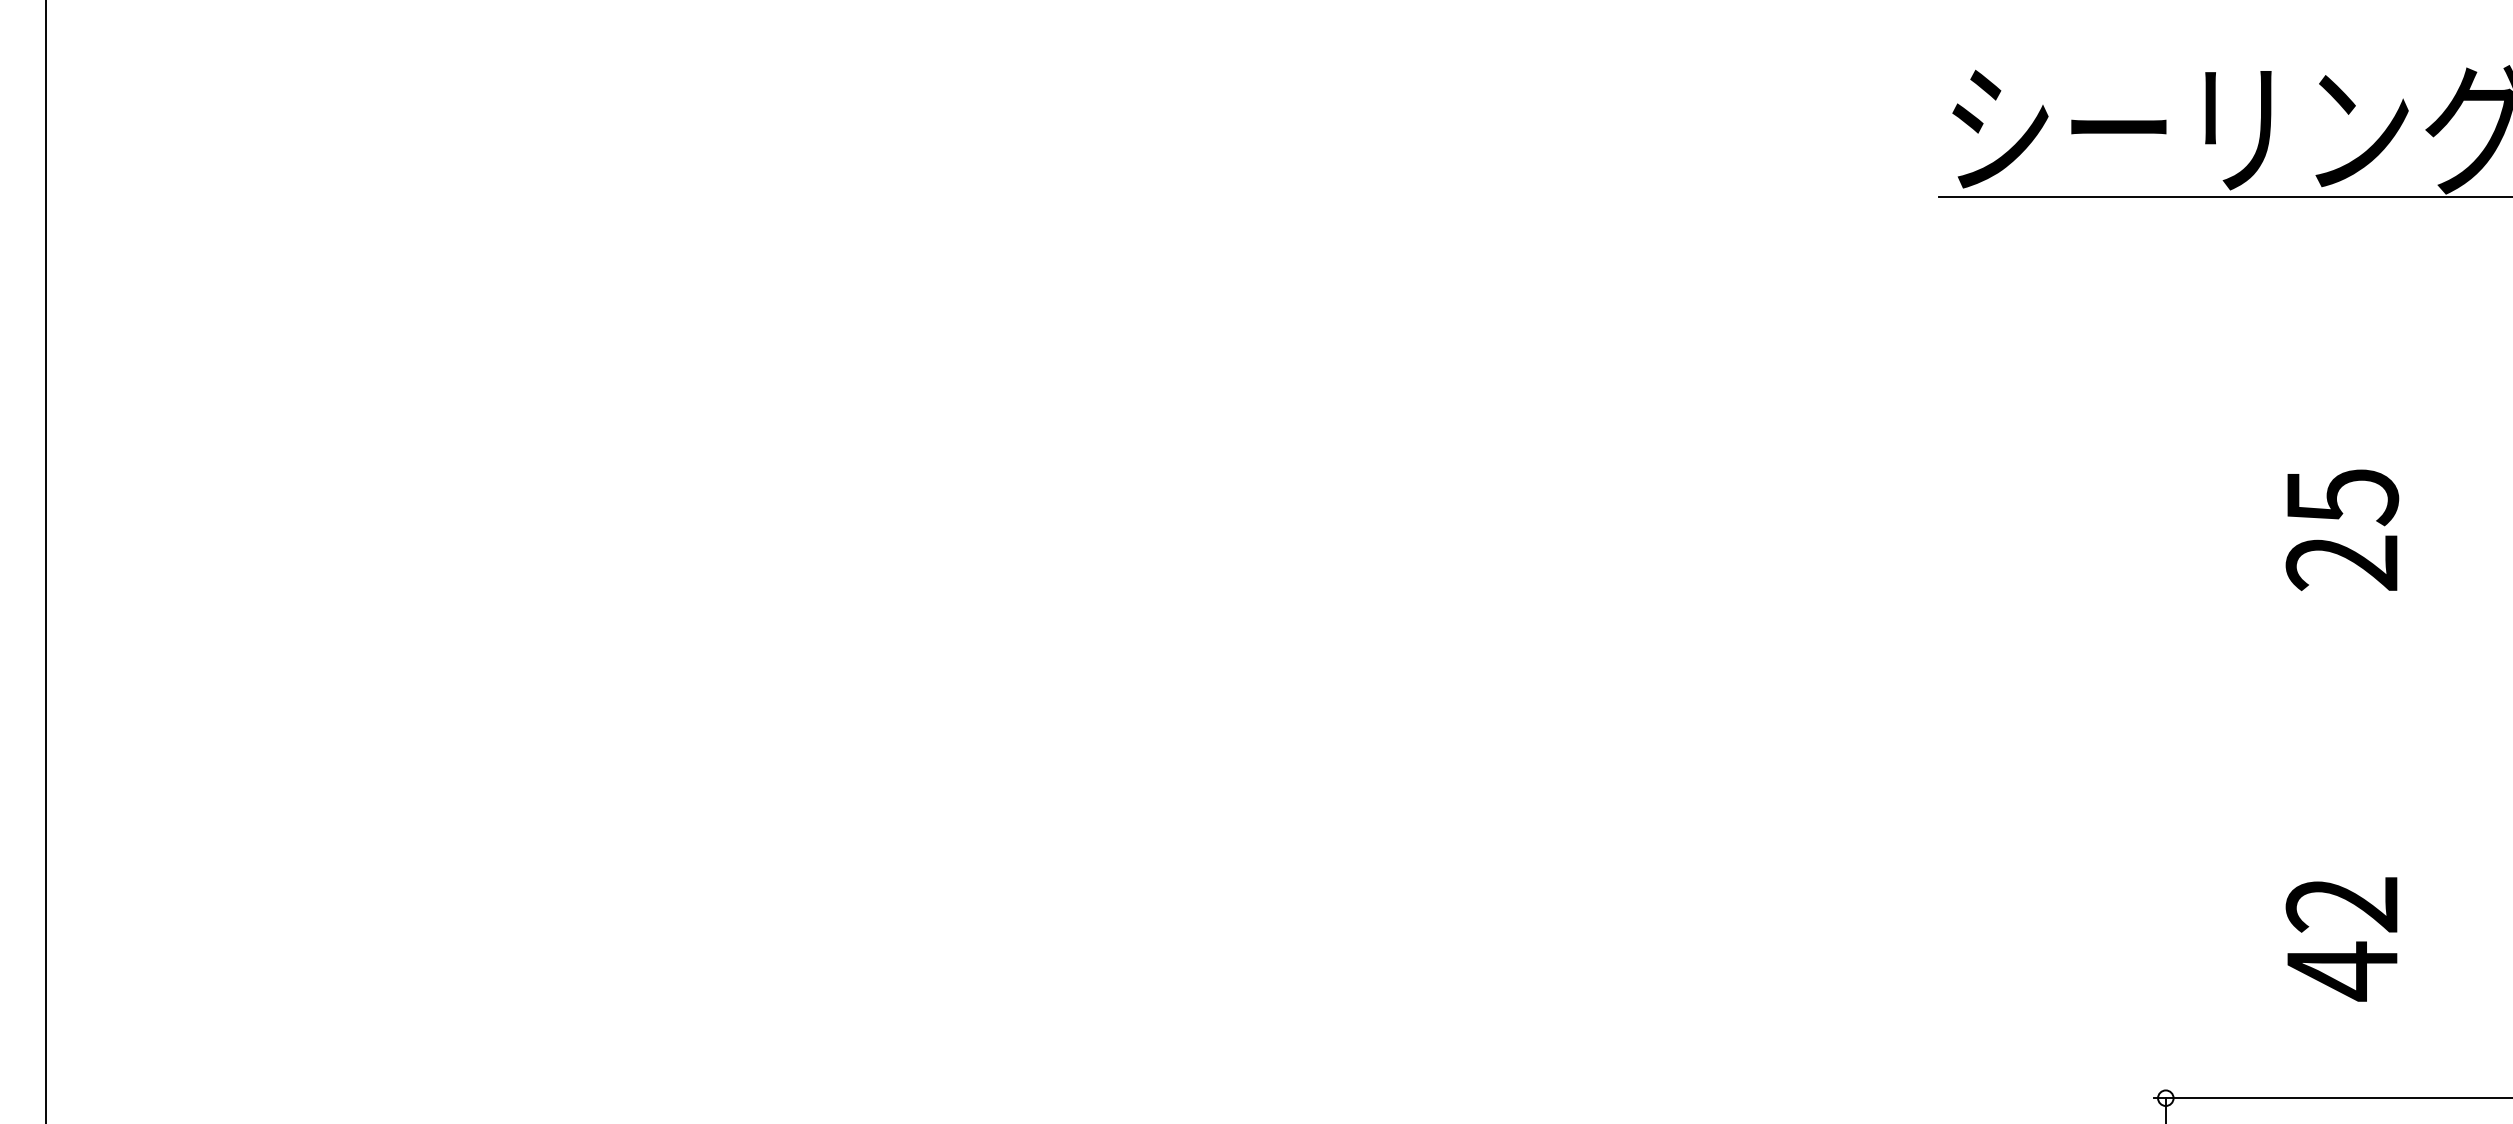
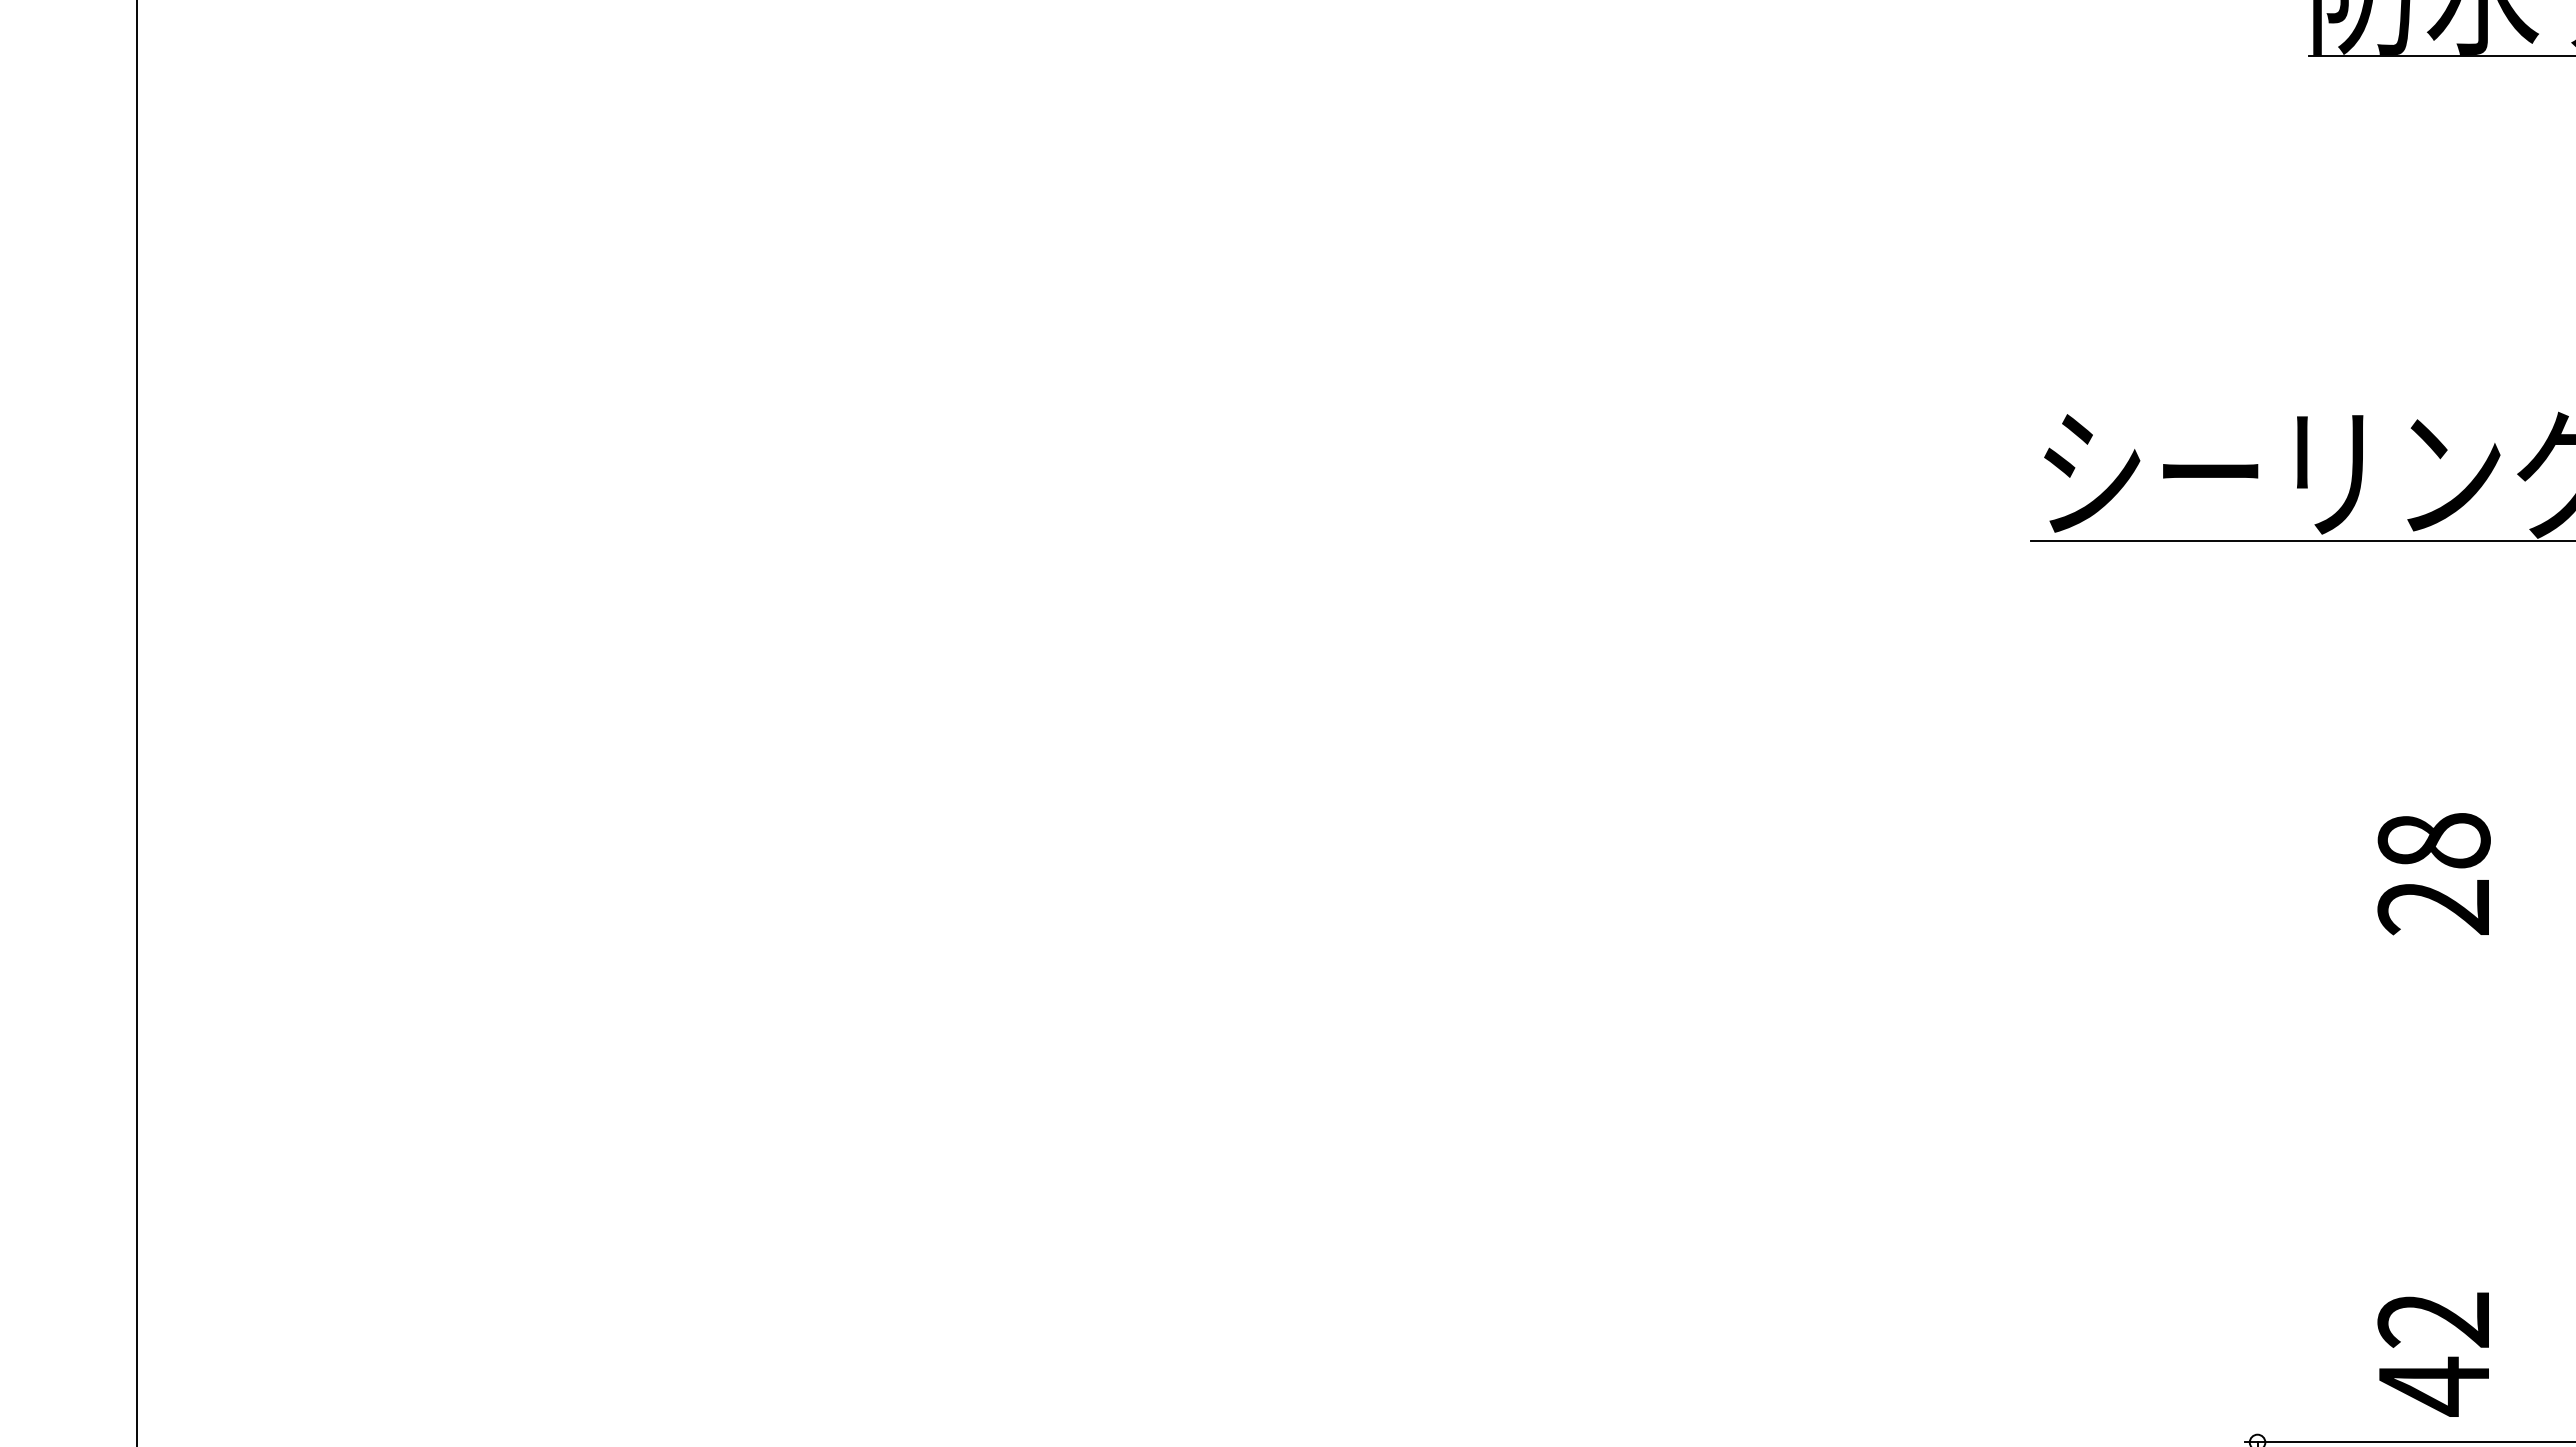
text: (2341, 497) -> (2433, 841), 25 -> 28
text: (2340, 939) -> (2432, 1354), moved

